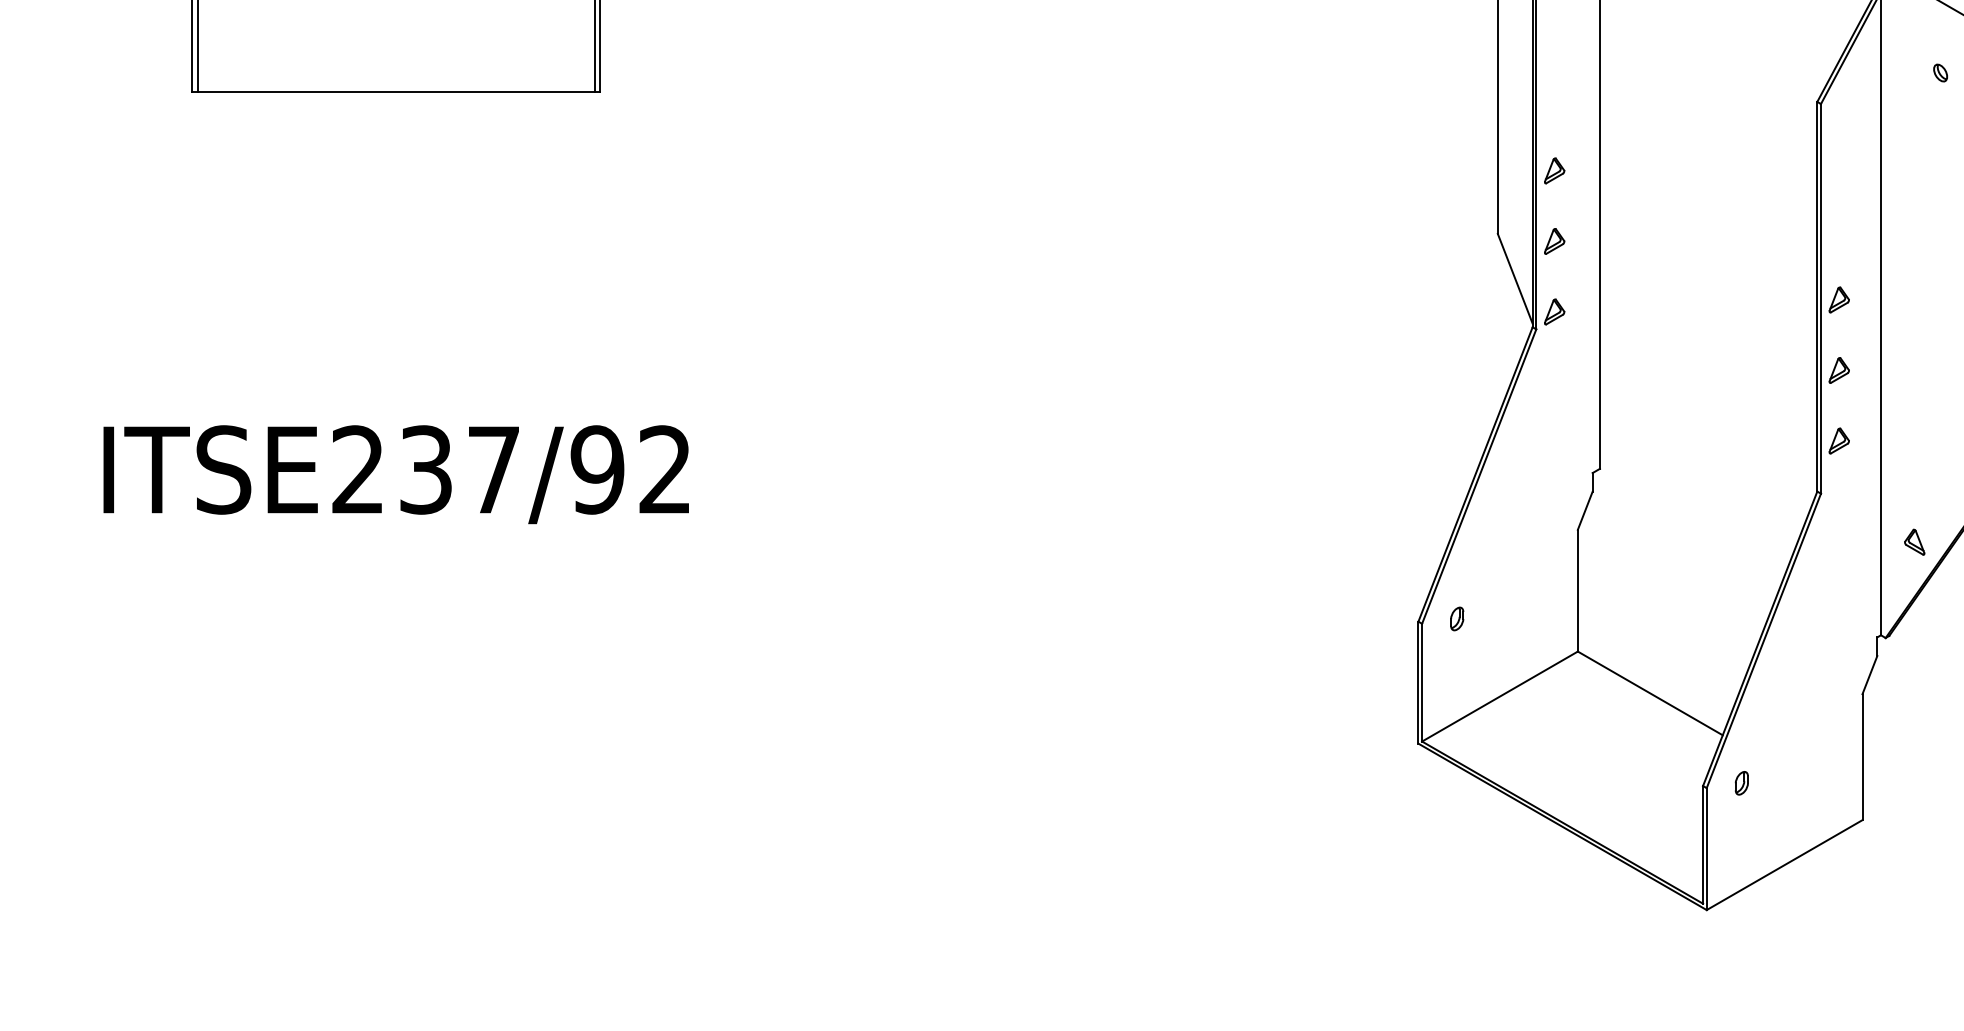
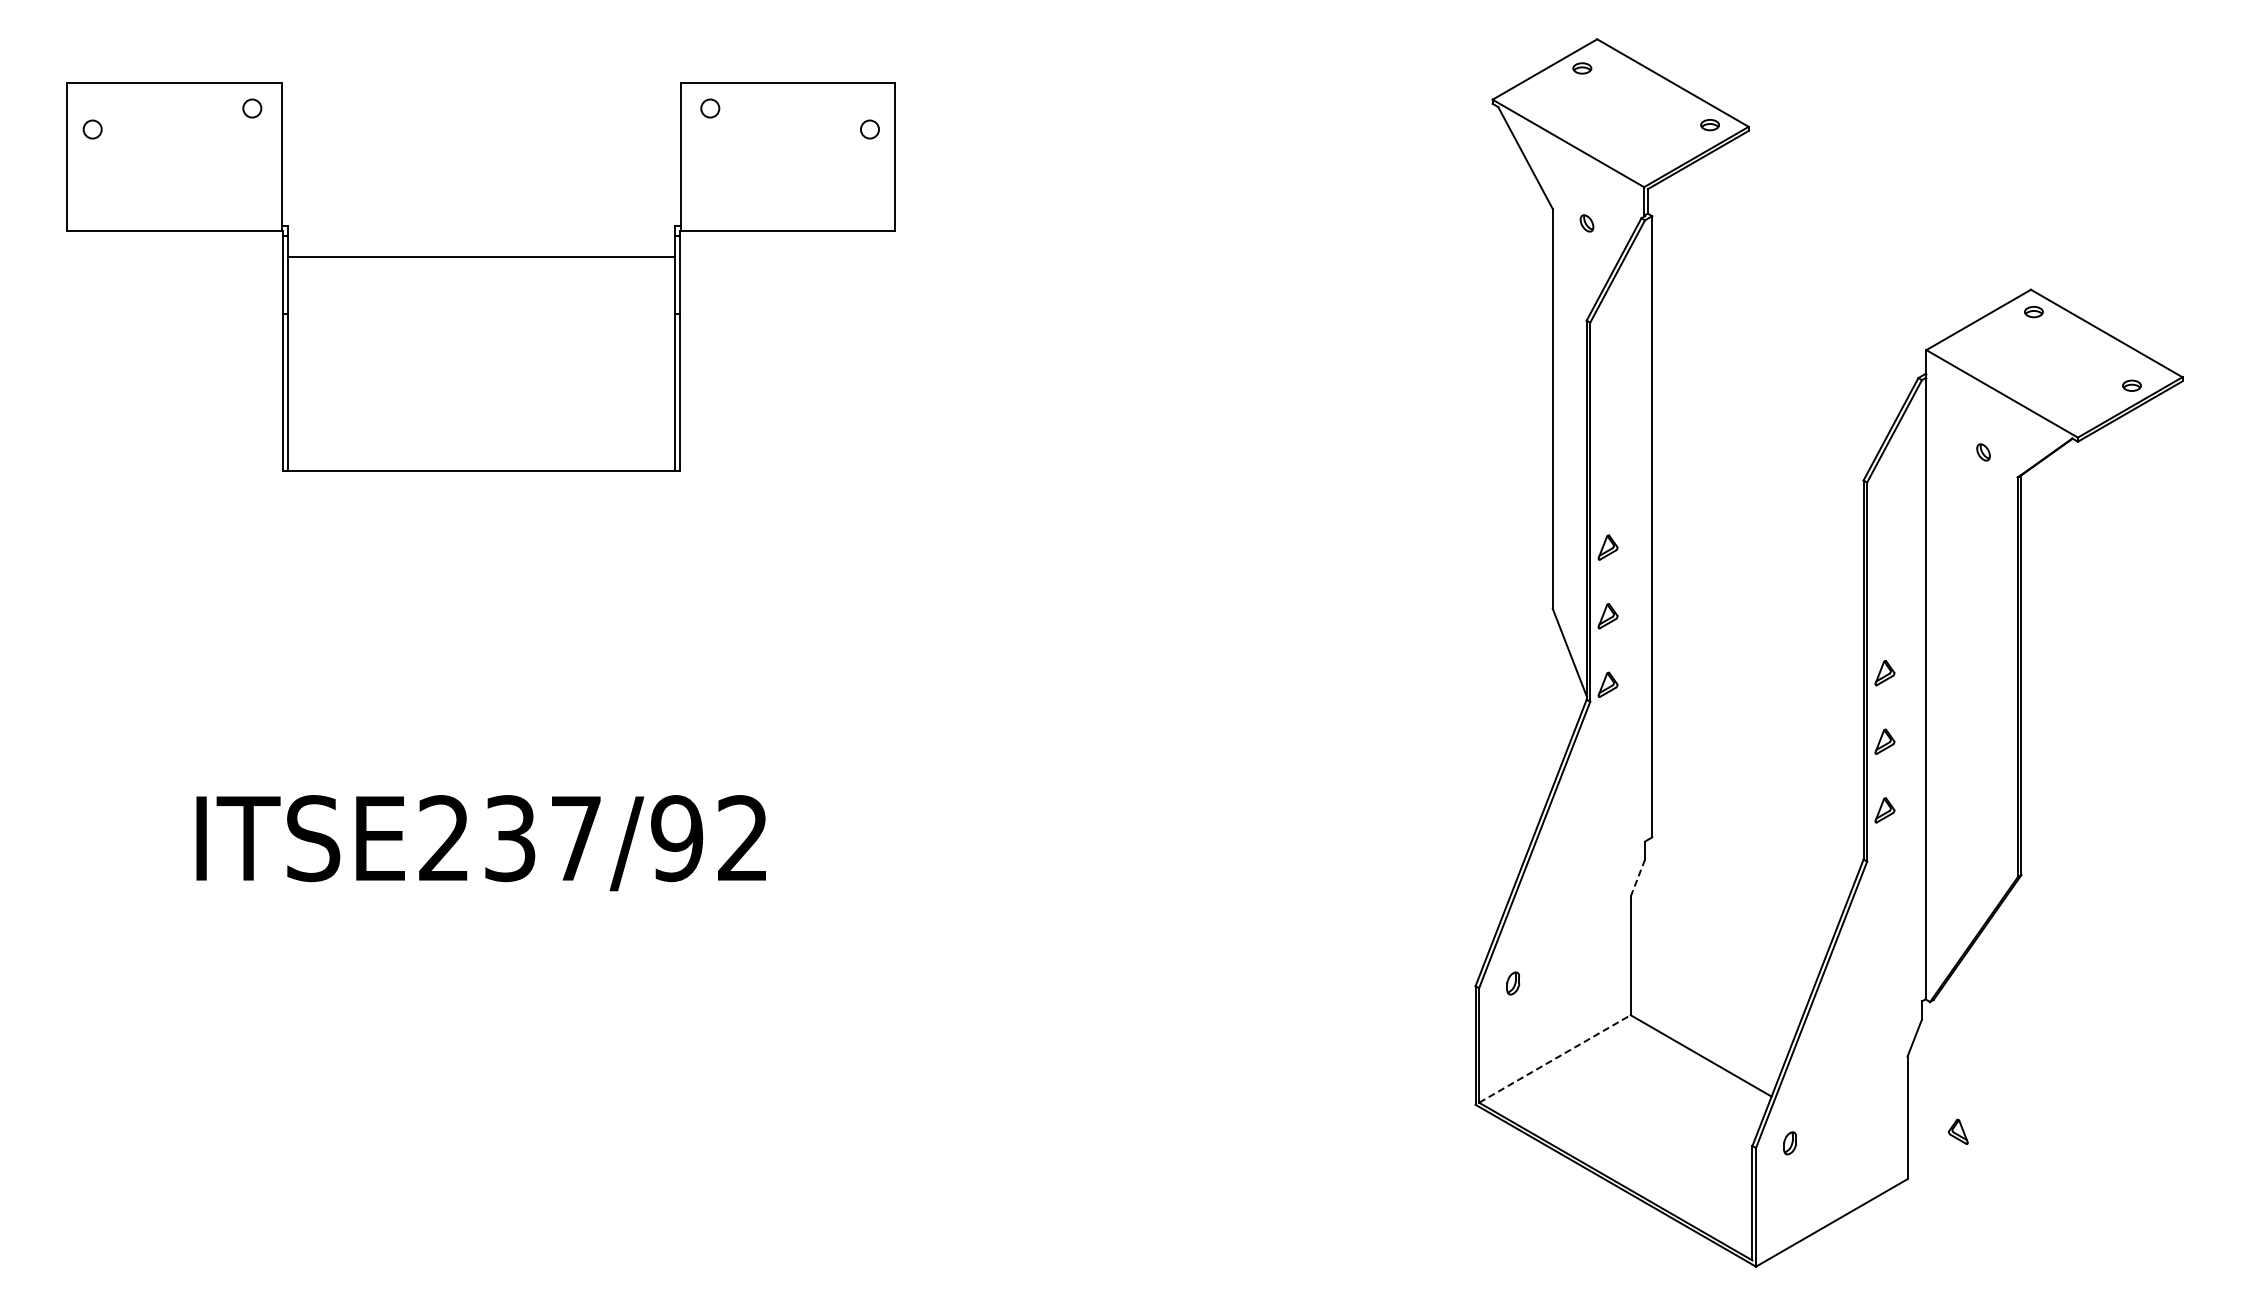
line: (1584, 511) -> (1637, 878), solid -> dashed
part: (1914, 541) -> (1958, 1131), moved
line: (1500, 696) -> (1555, 1058), solid -> dashed

